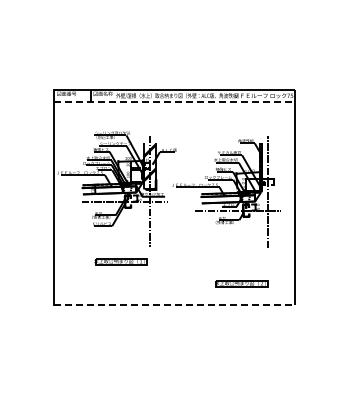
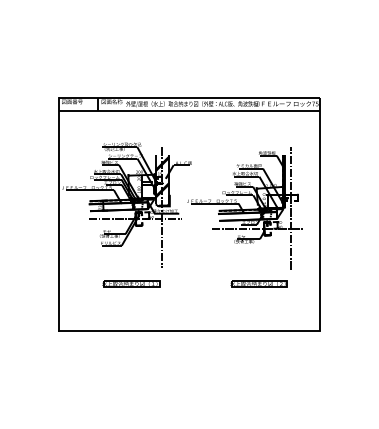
line: (174, 102) -> (189, 111), dashed -> solid
part: (241, 283) -> (259, 284), moved
line: (174, 304) -> (189, 330), dashed -> solid

